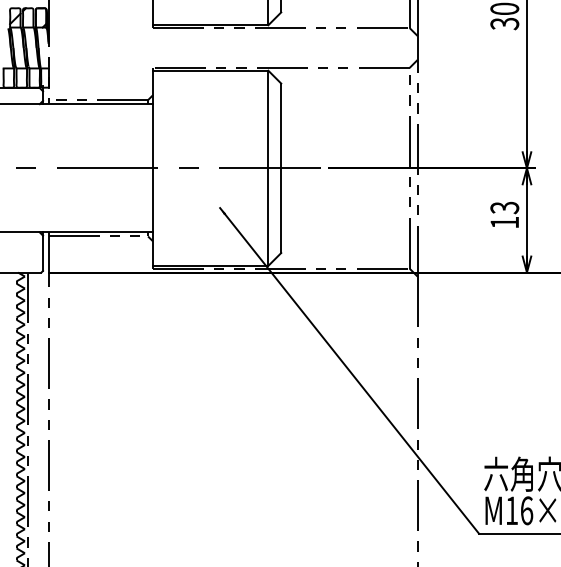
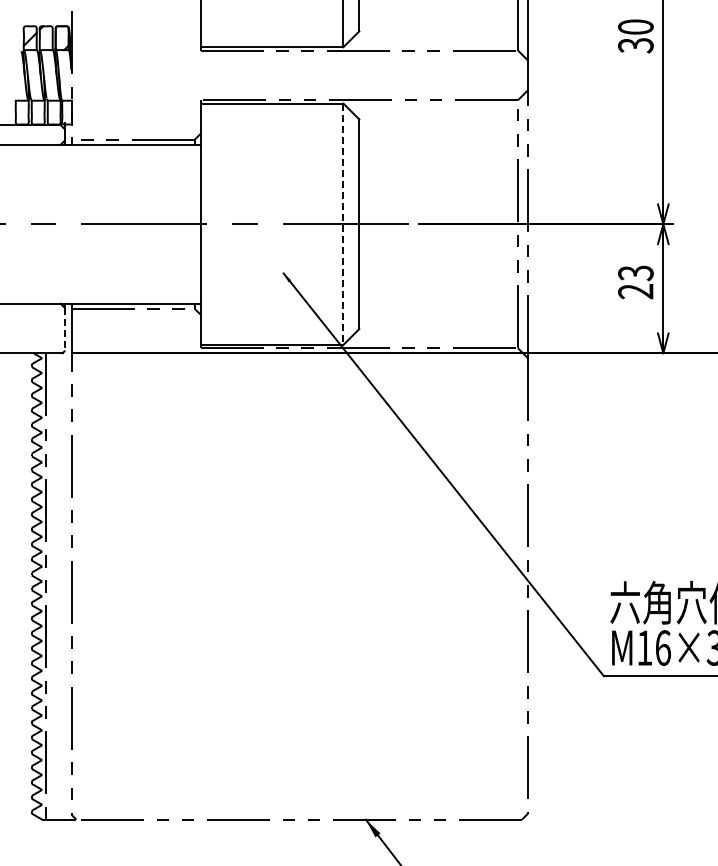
line: (268, 168) -> (343, 224), solid -> dashed
text: (504, 222) -> (635, 291), 13 -> 23
line: (42, 253) -> (64, 329), solid -> dashed

